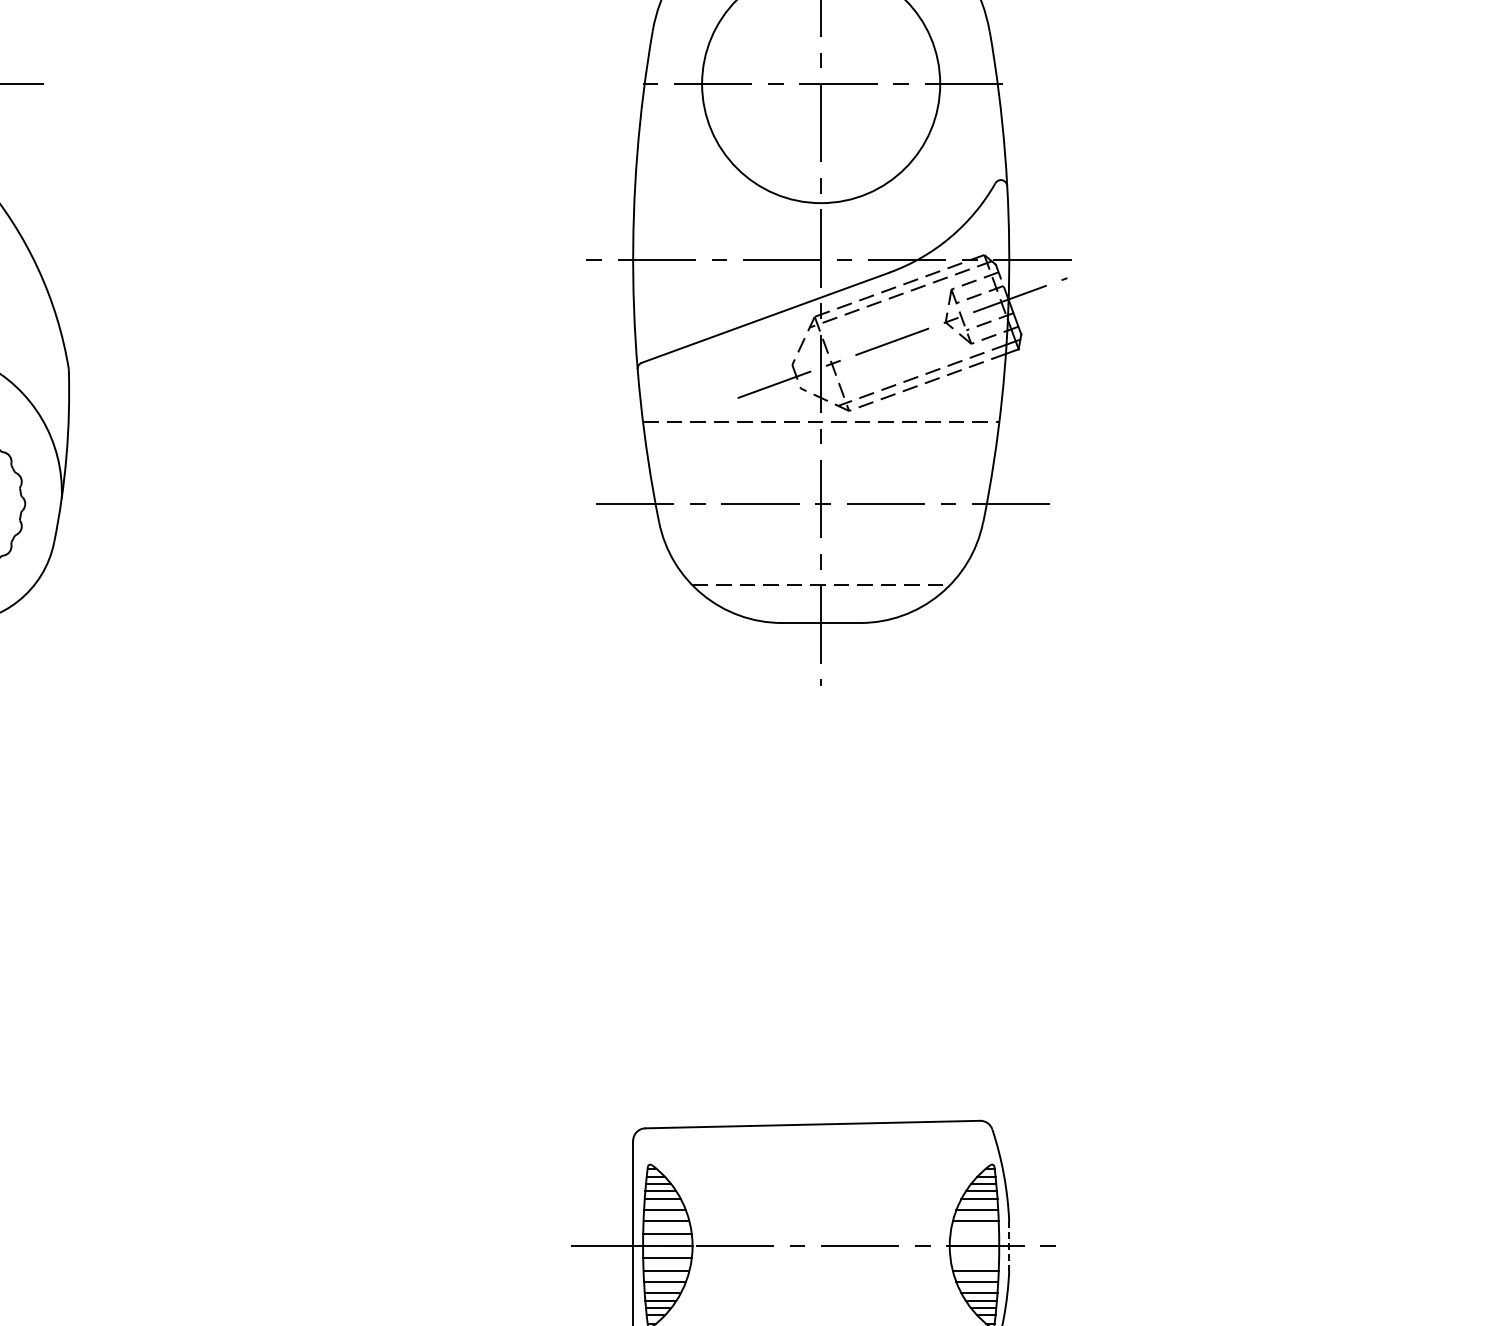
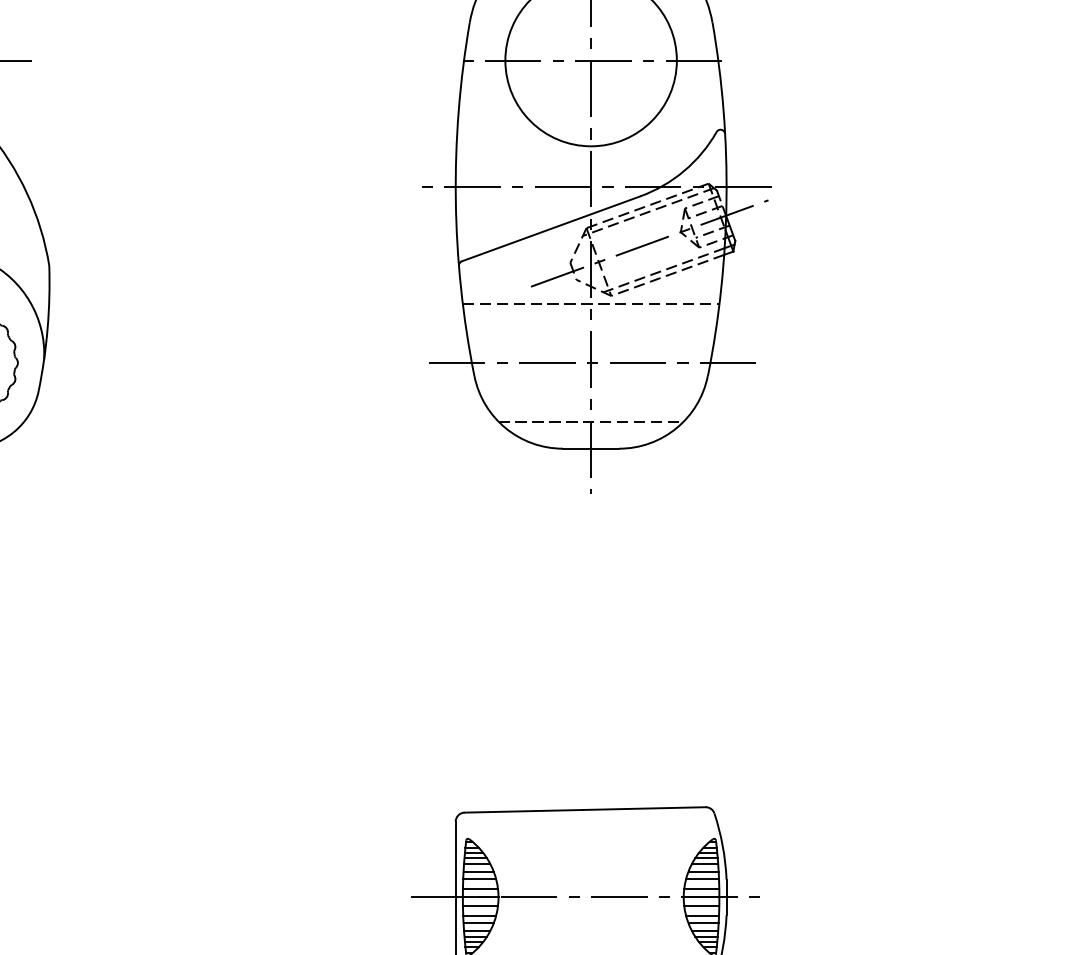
line: (974, 1233) -> (701, 888), added
line: (1009, 1246) -> (726, 897), dashed -> solid
line: (974, 1258) -> (701, 906), added

